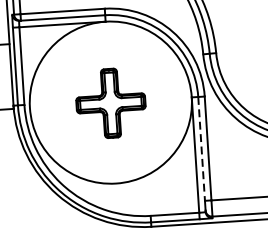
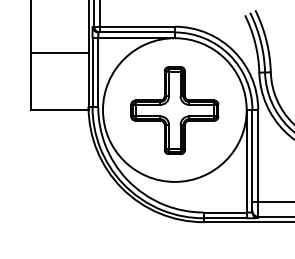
part: (110, 103) -> (174, 110), size x1.43
line: (201, 149) -> (252, 156), dashed -> solid

